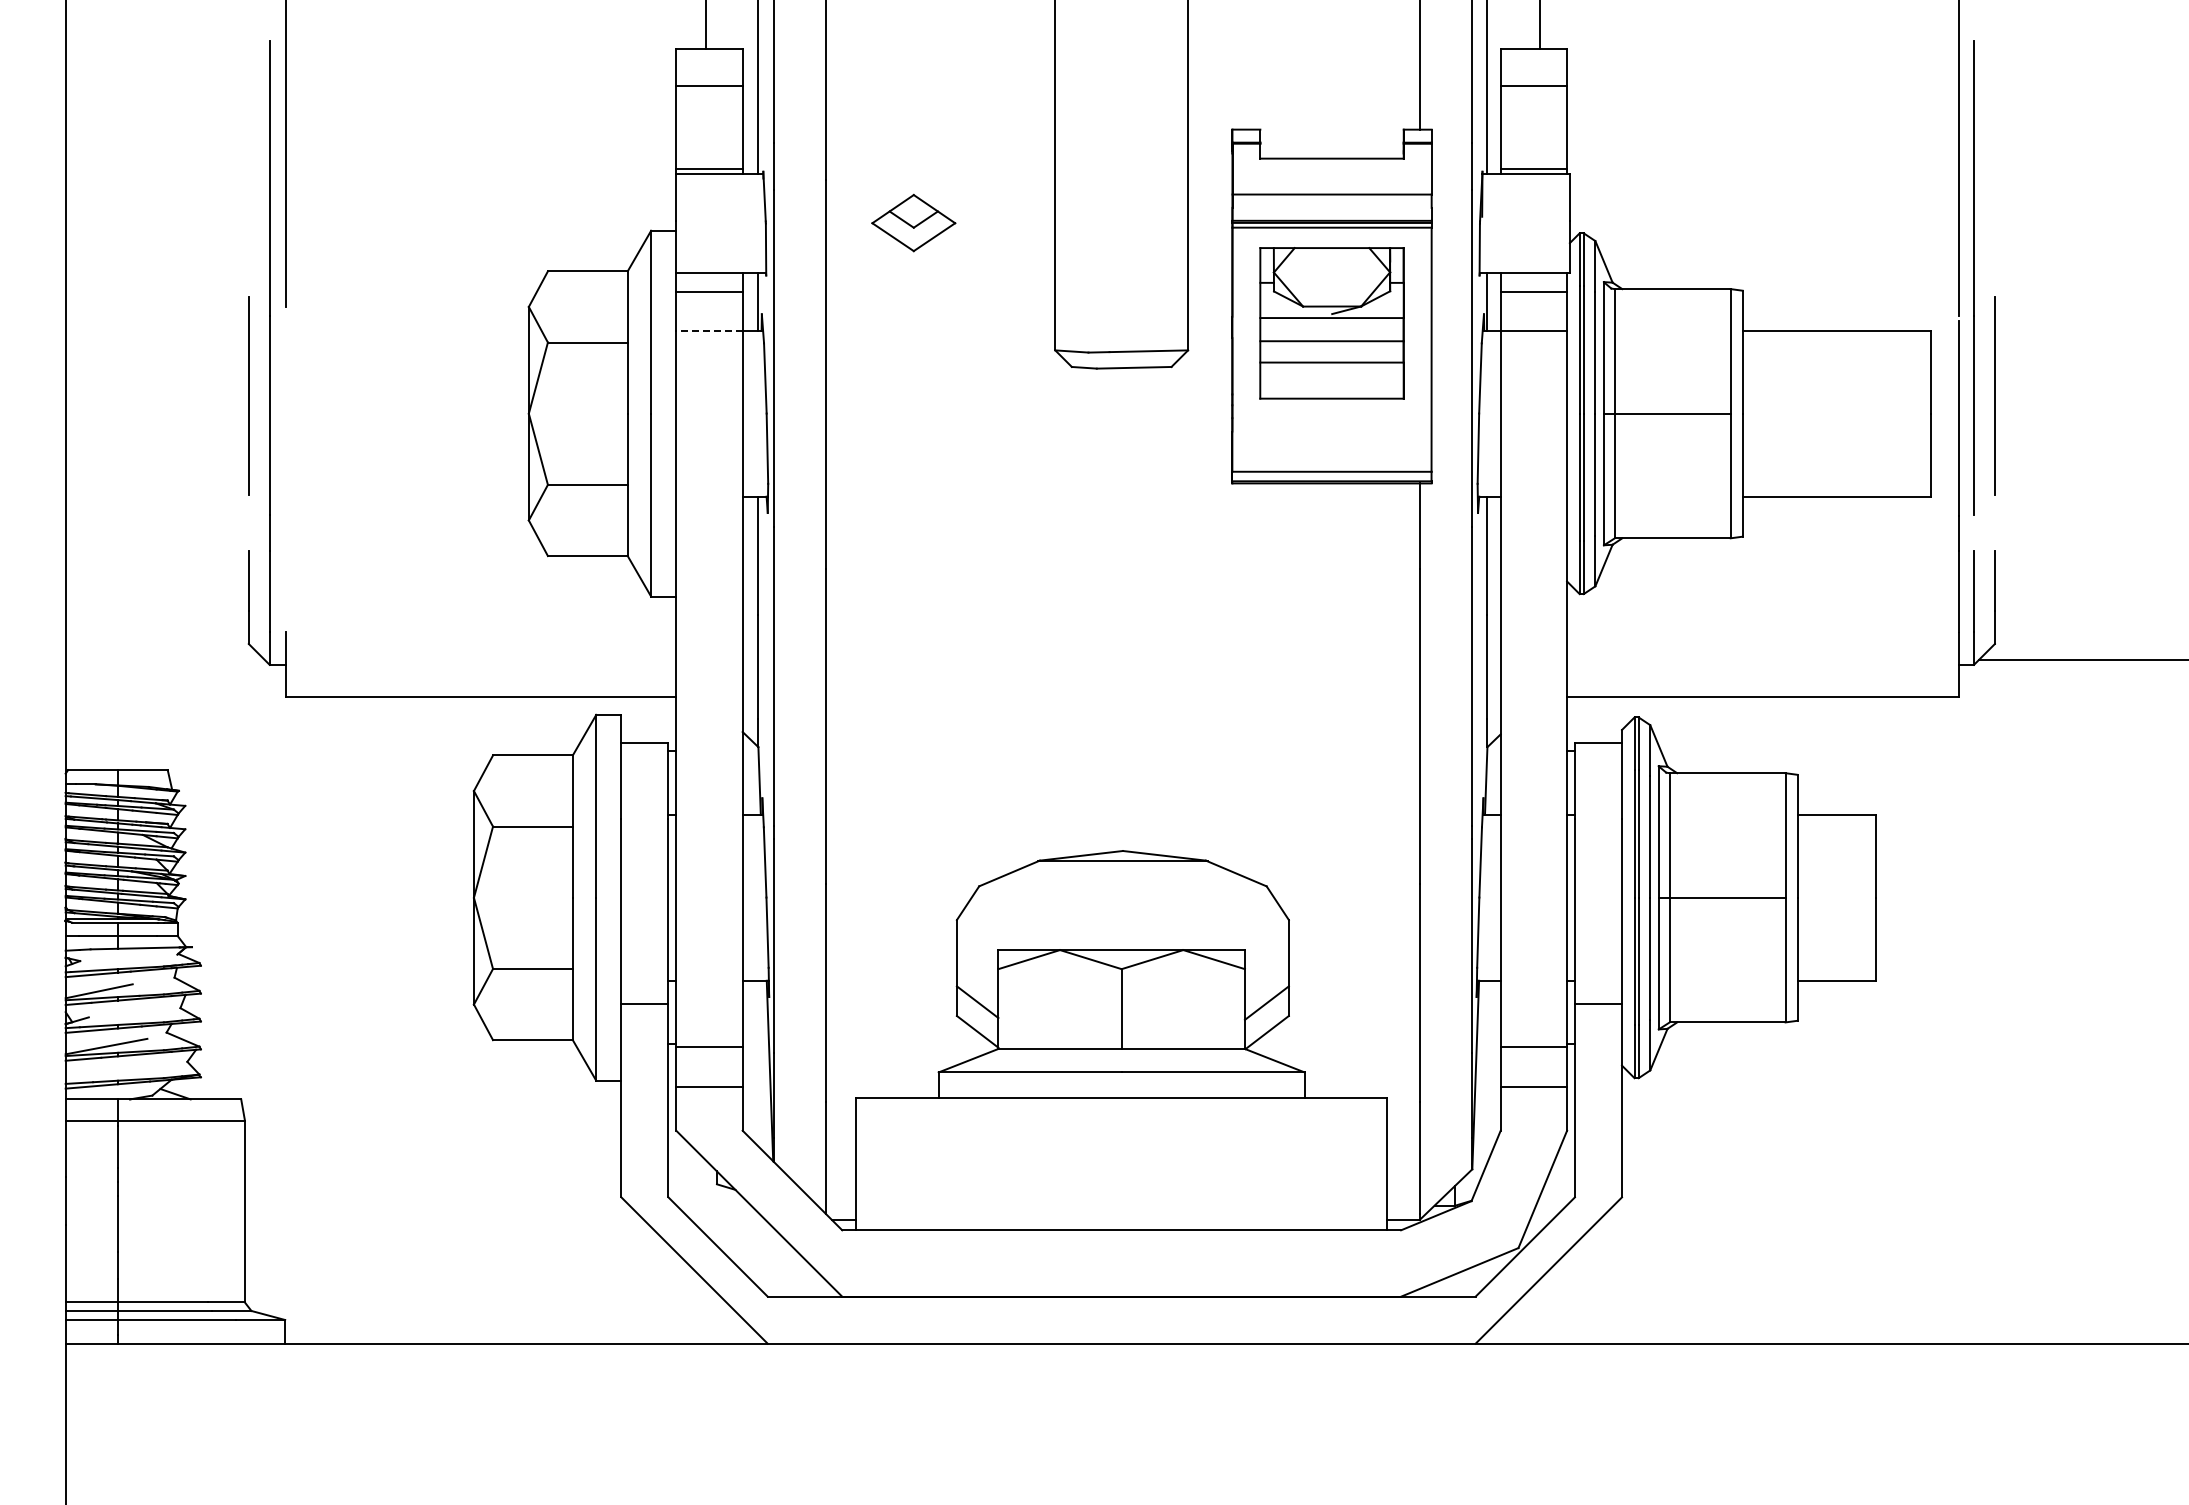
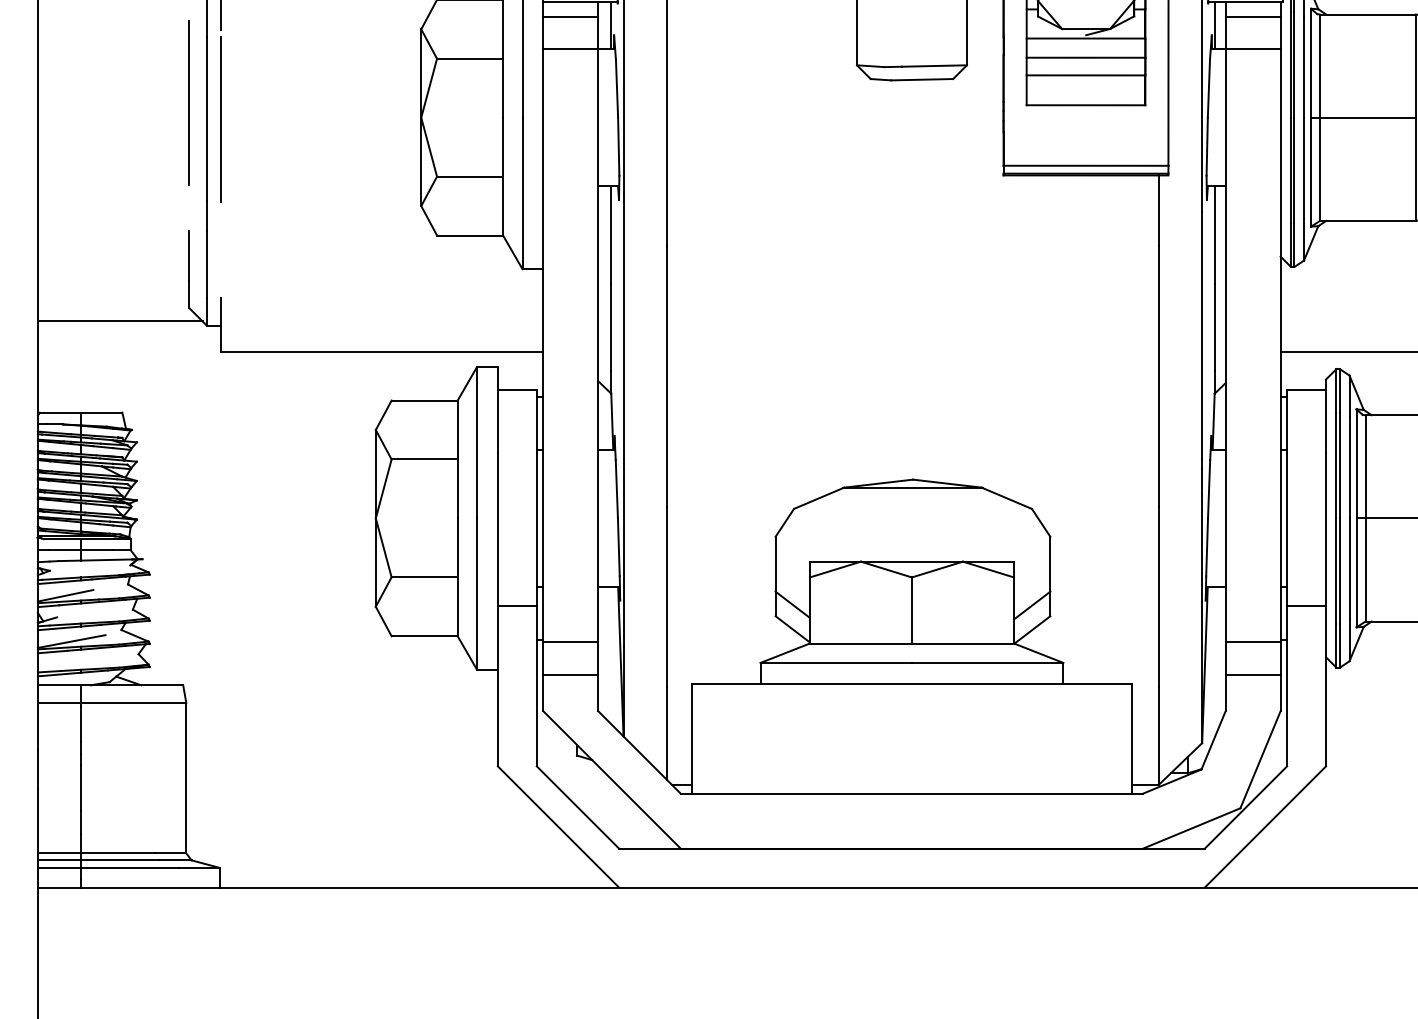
line: (708, 330) -> (569, 48), dashed -> solid
line: (285, 415) -> (219, 119), added
line: (164, 659) -> (119, 321), added

